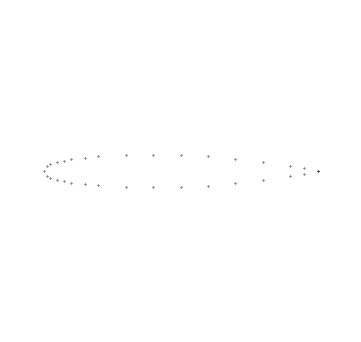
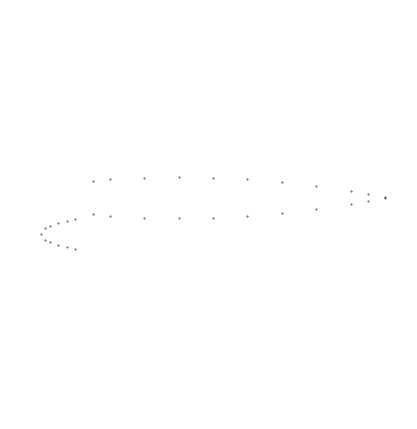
part: (57, 163) -> (58, 224), moved

